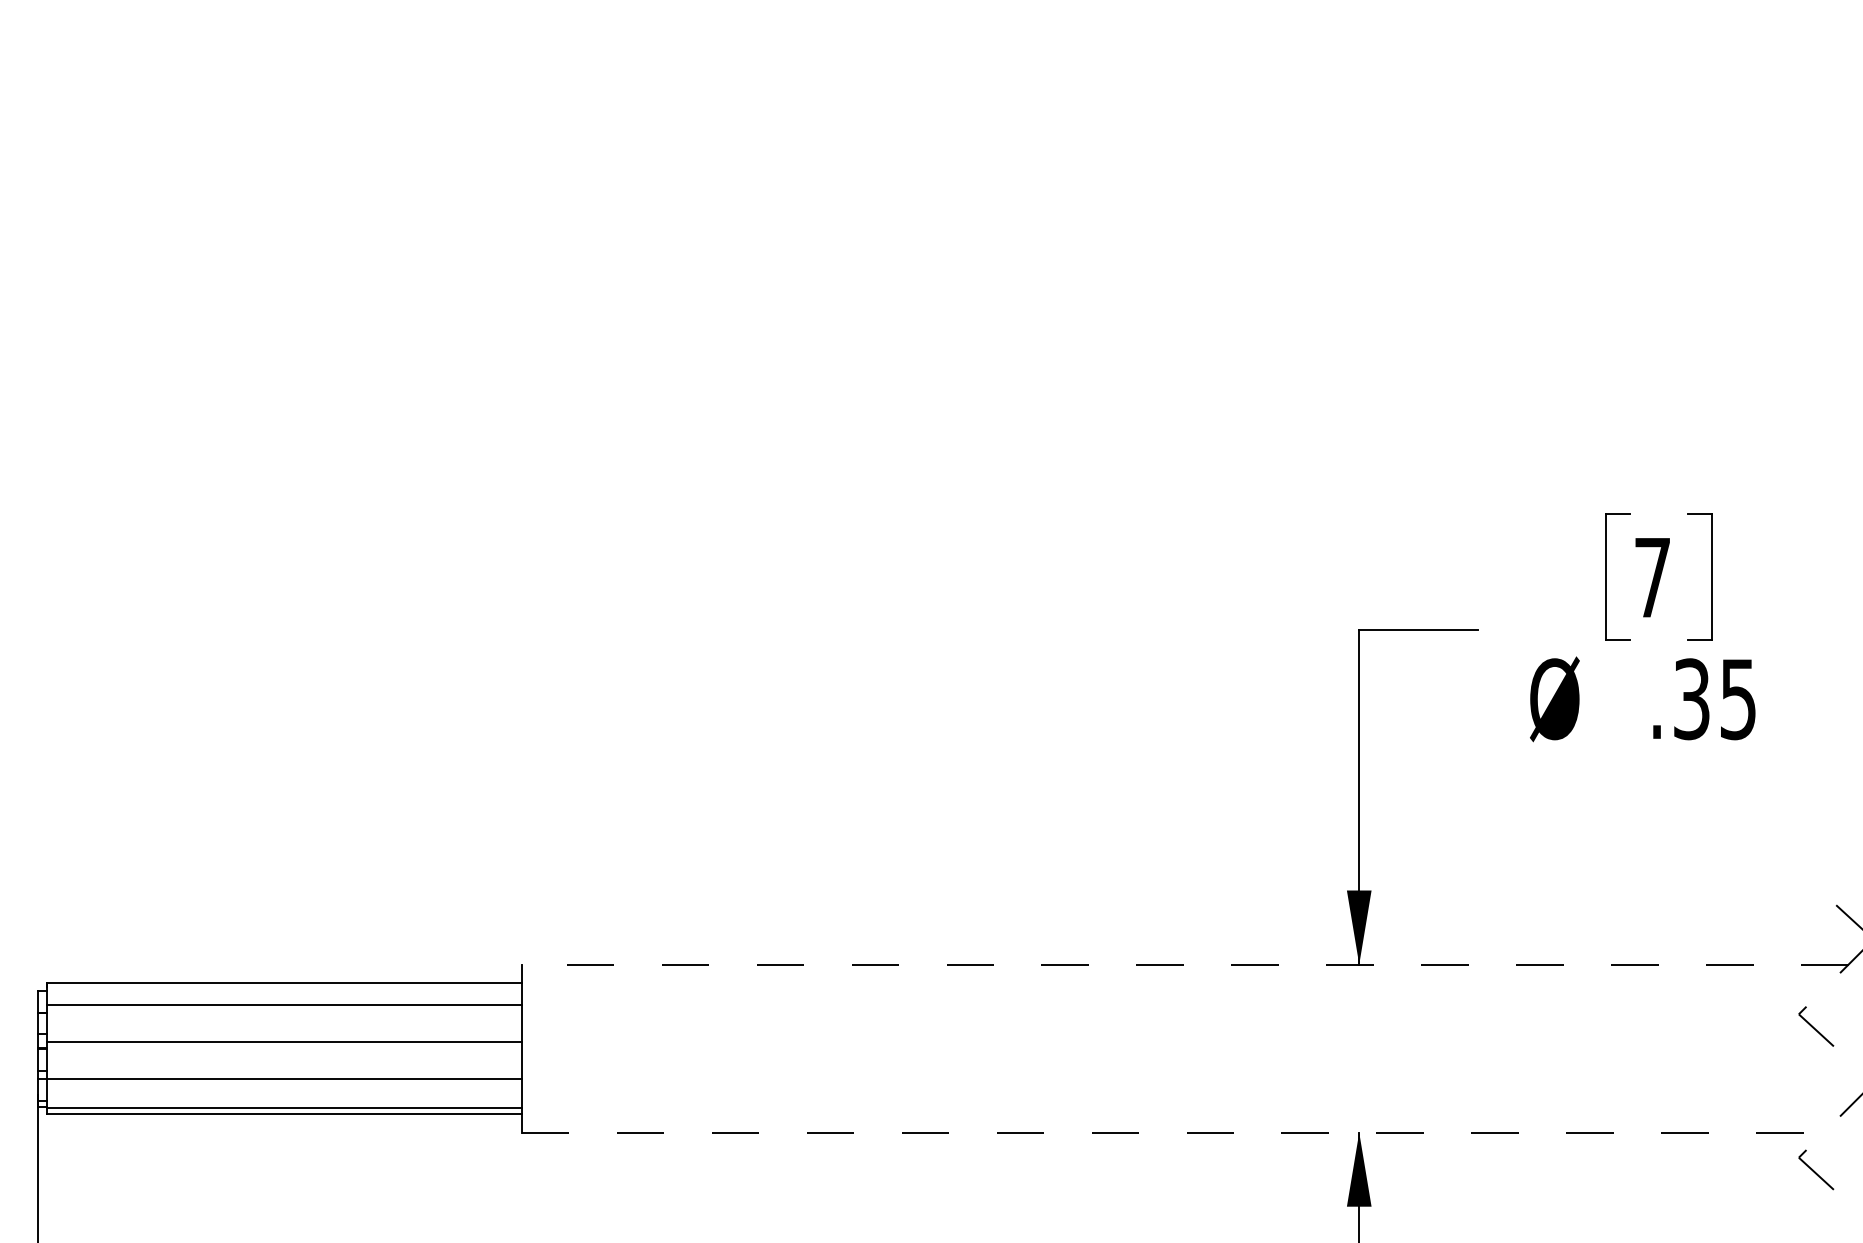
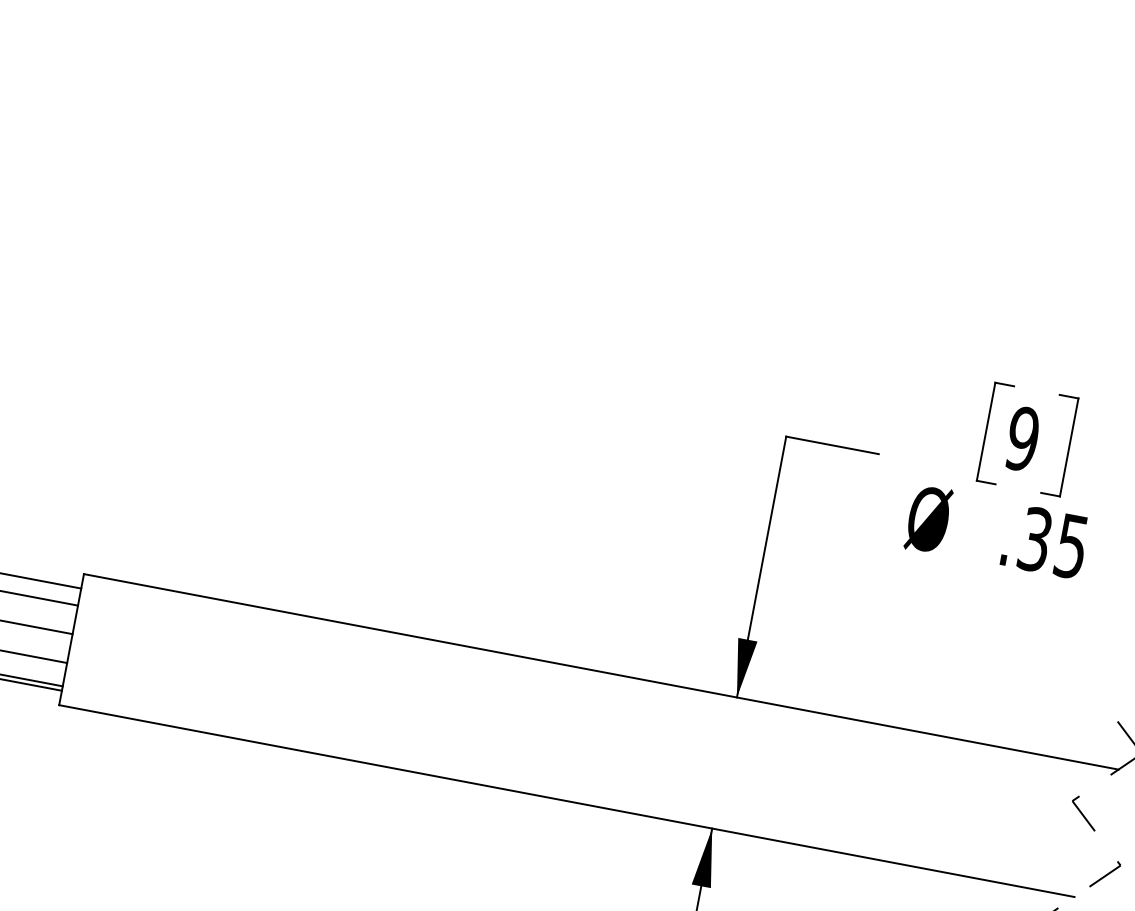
text: (1652, 577) -> (1022, 438), 7 -> 9
line: (1184, 964) -> (600, 671), dashed -> solid
line: (1173, 1132) -> (567, 801), dashed -> solid

